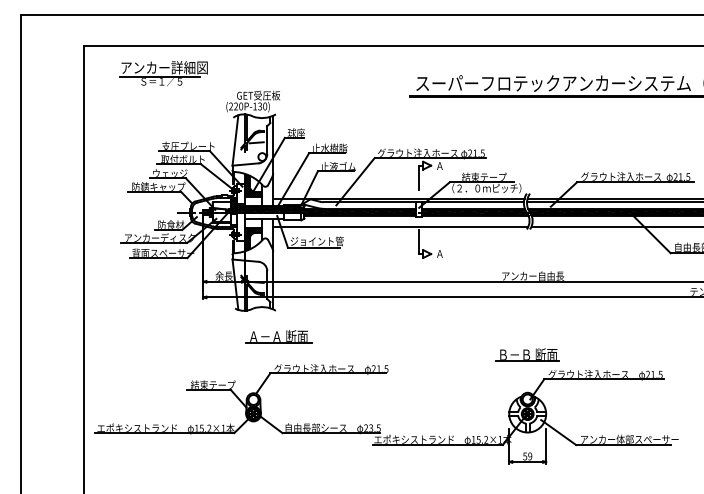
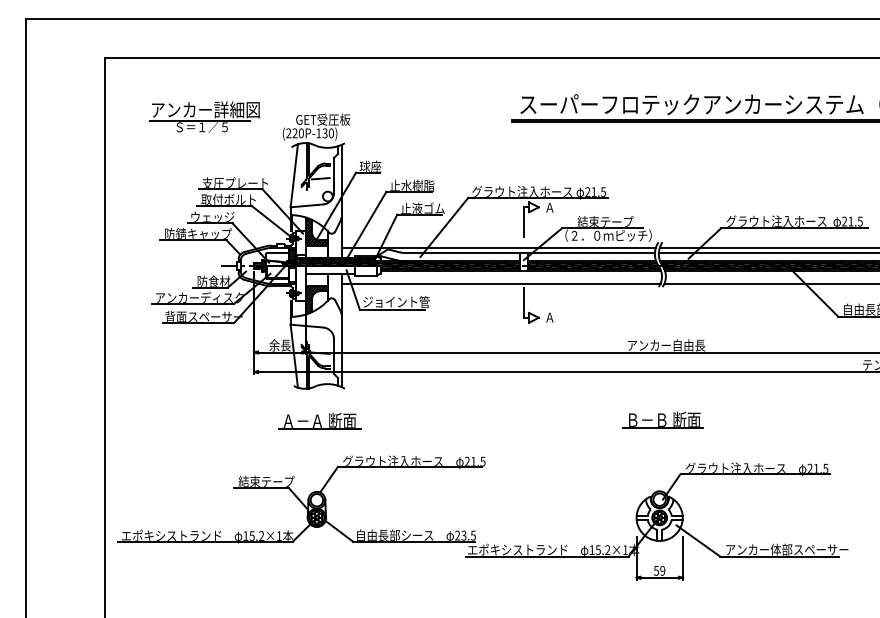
part: (163, 73) -> (204, 117), moved
part: (278, 336) -> (319, 420), moved
part: (527, 354) -> (663, 419), moved

